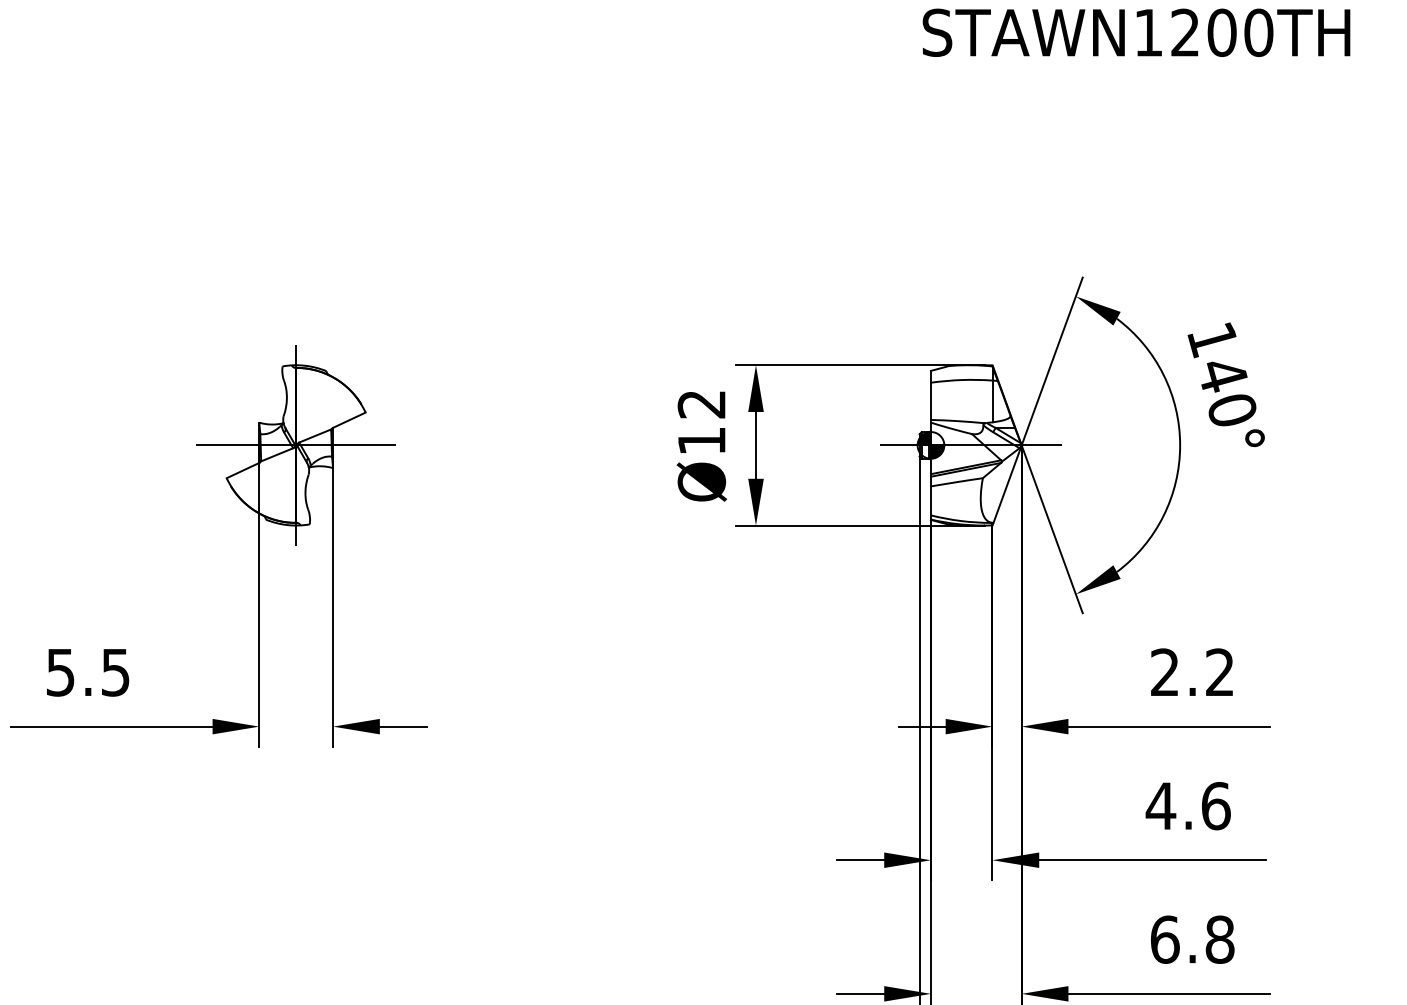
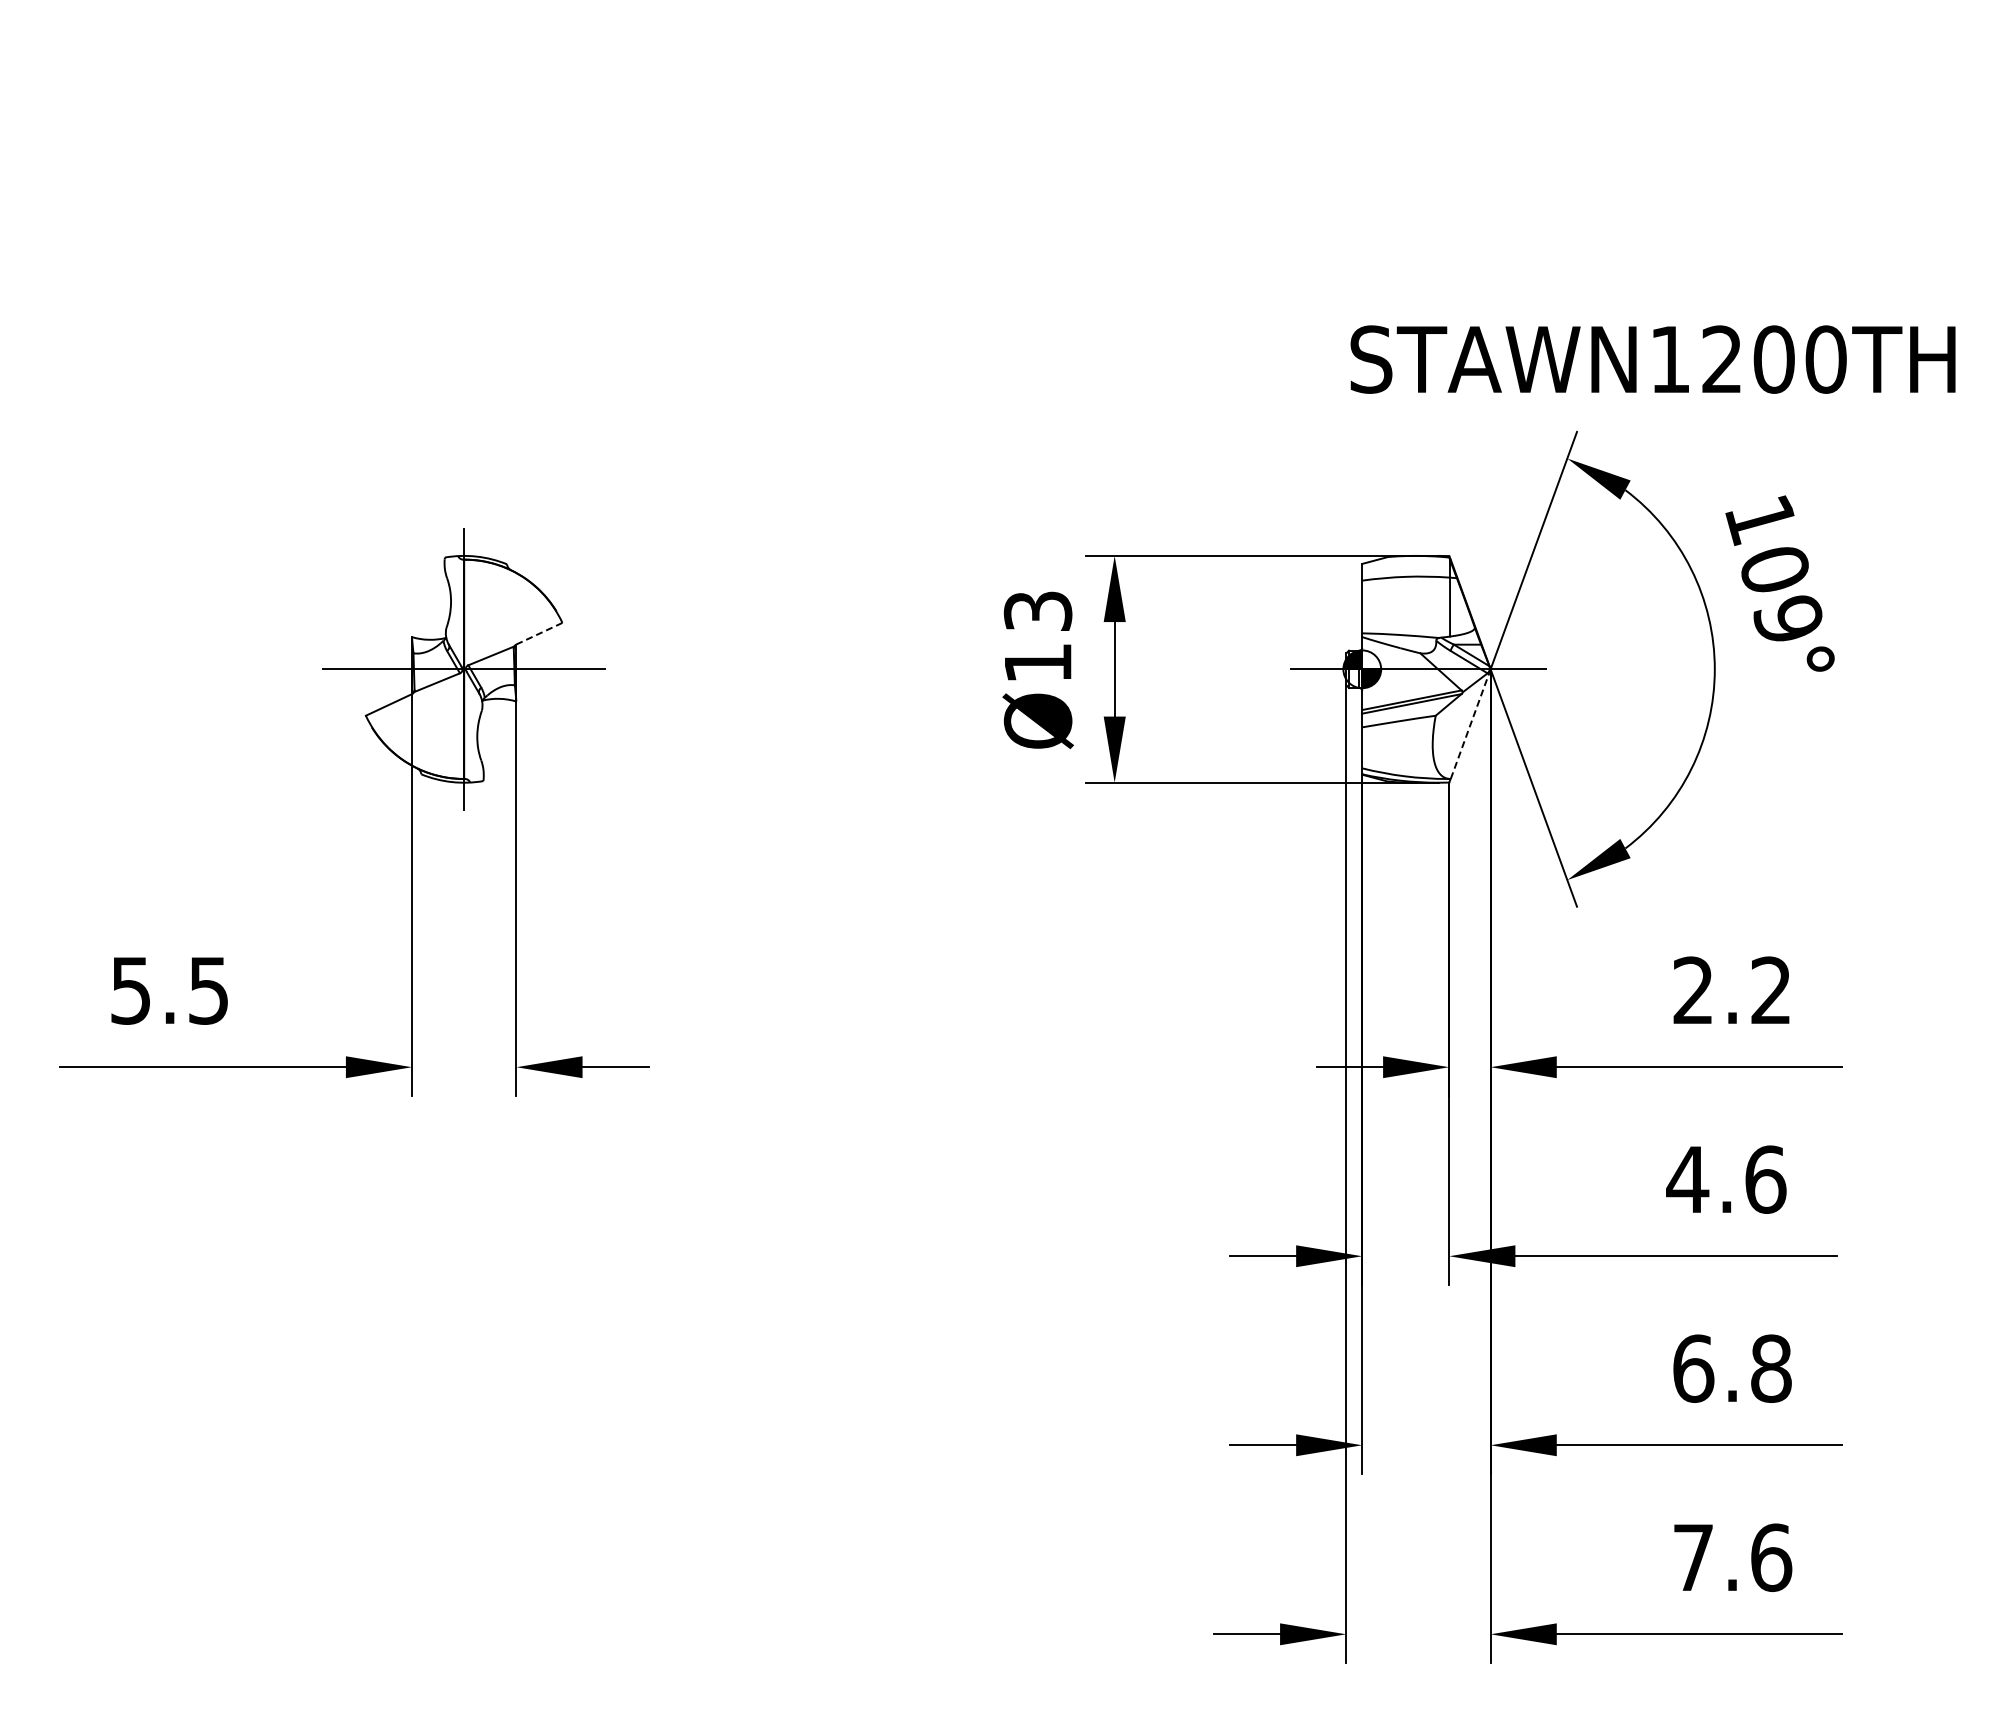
text: (1136, 32) -> (1652, 359), moved
text: (1227, 392) -> (1781, 594), 140° -> 109°
text: (702, 404) -> (1038, 611), Ø12 -> Ø13
line: (348, 420) -> (538, 633), solid -> dashed
line: (1007, 483) -> (1470, 723), solid -> dashed

